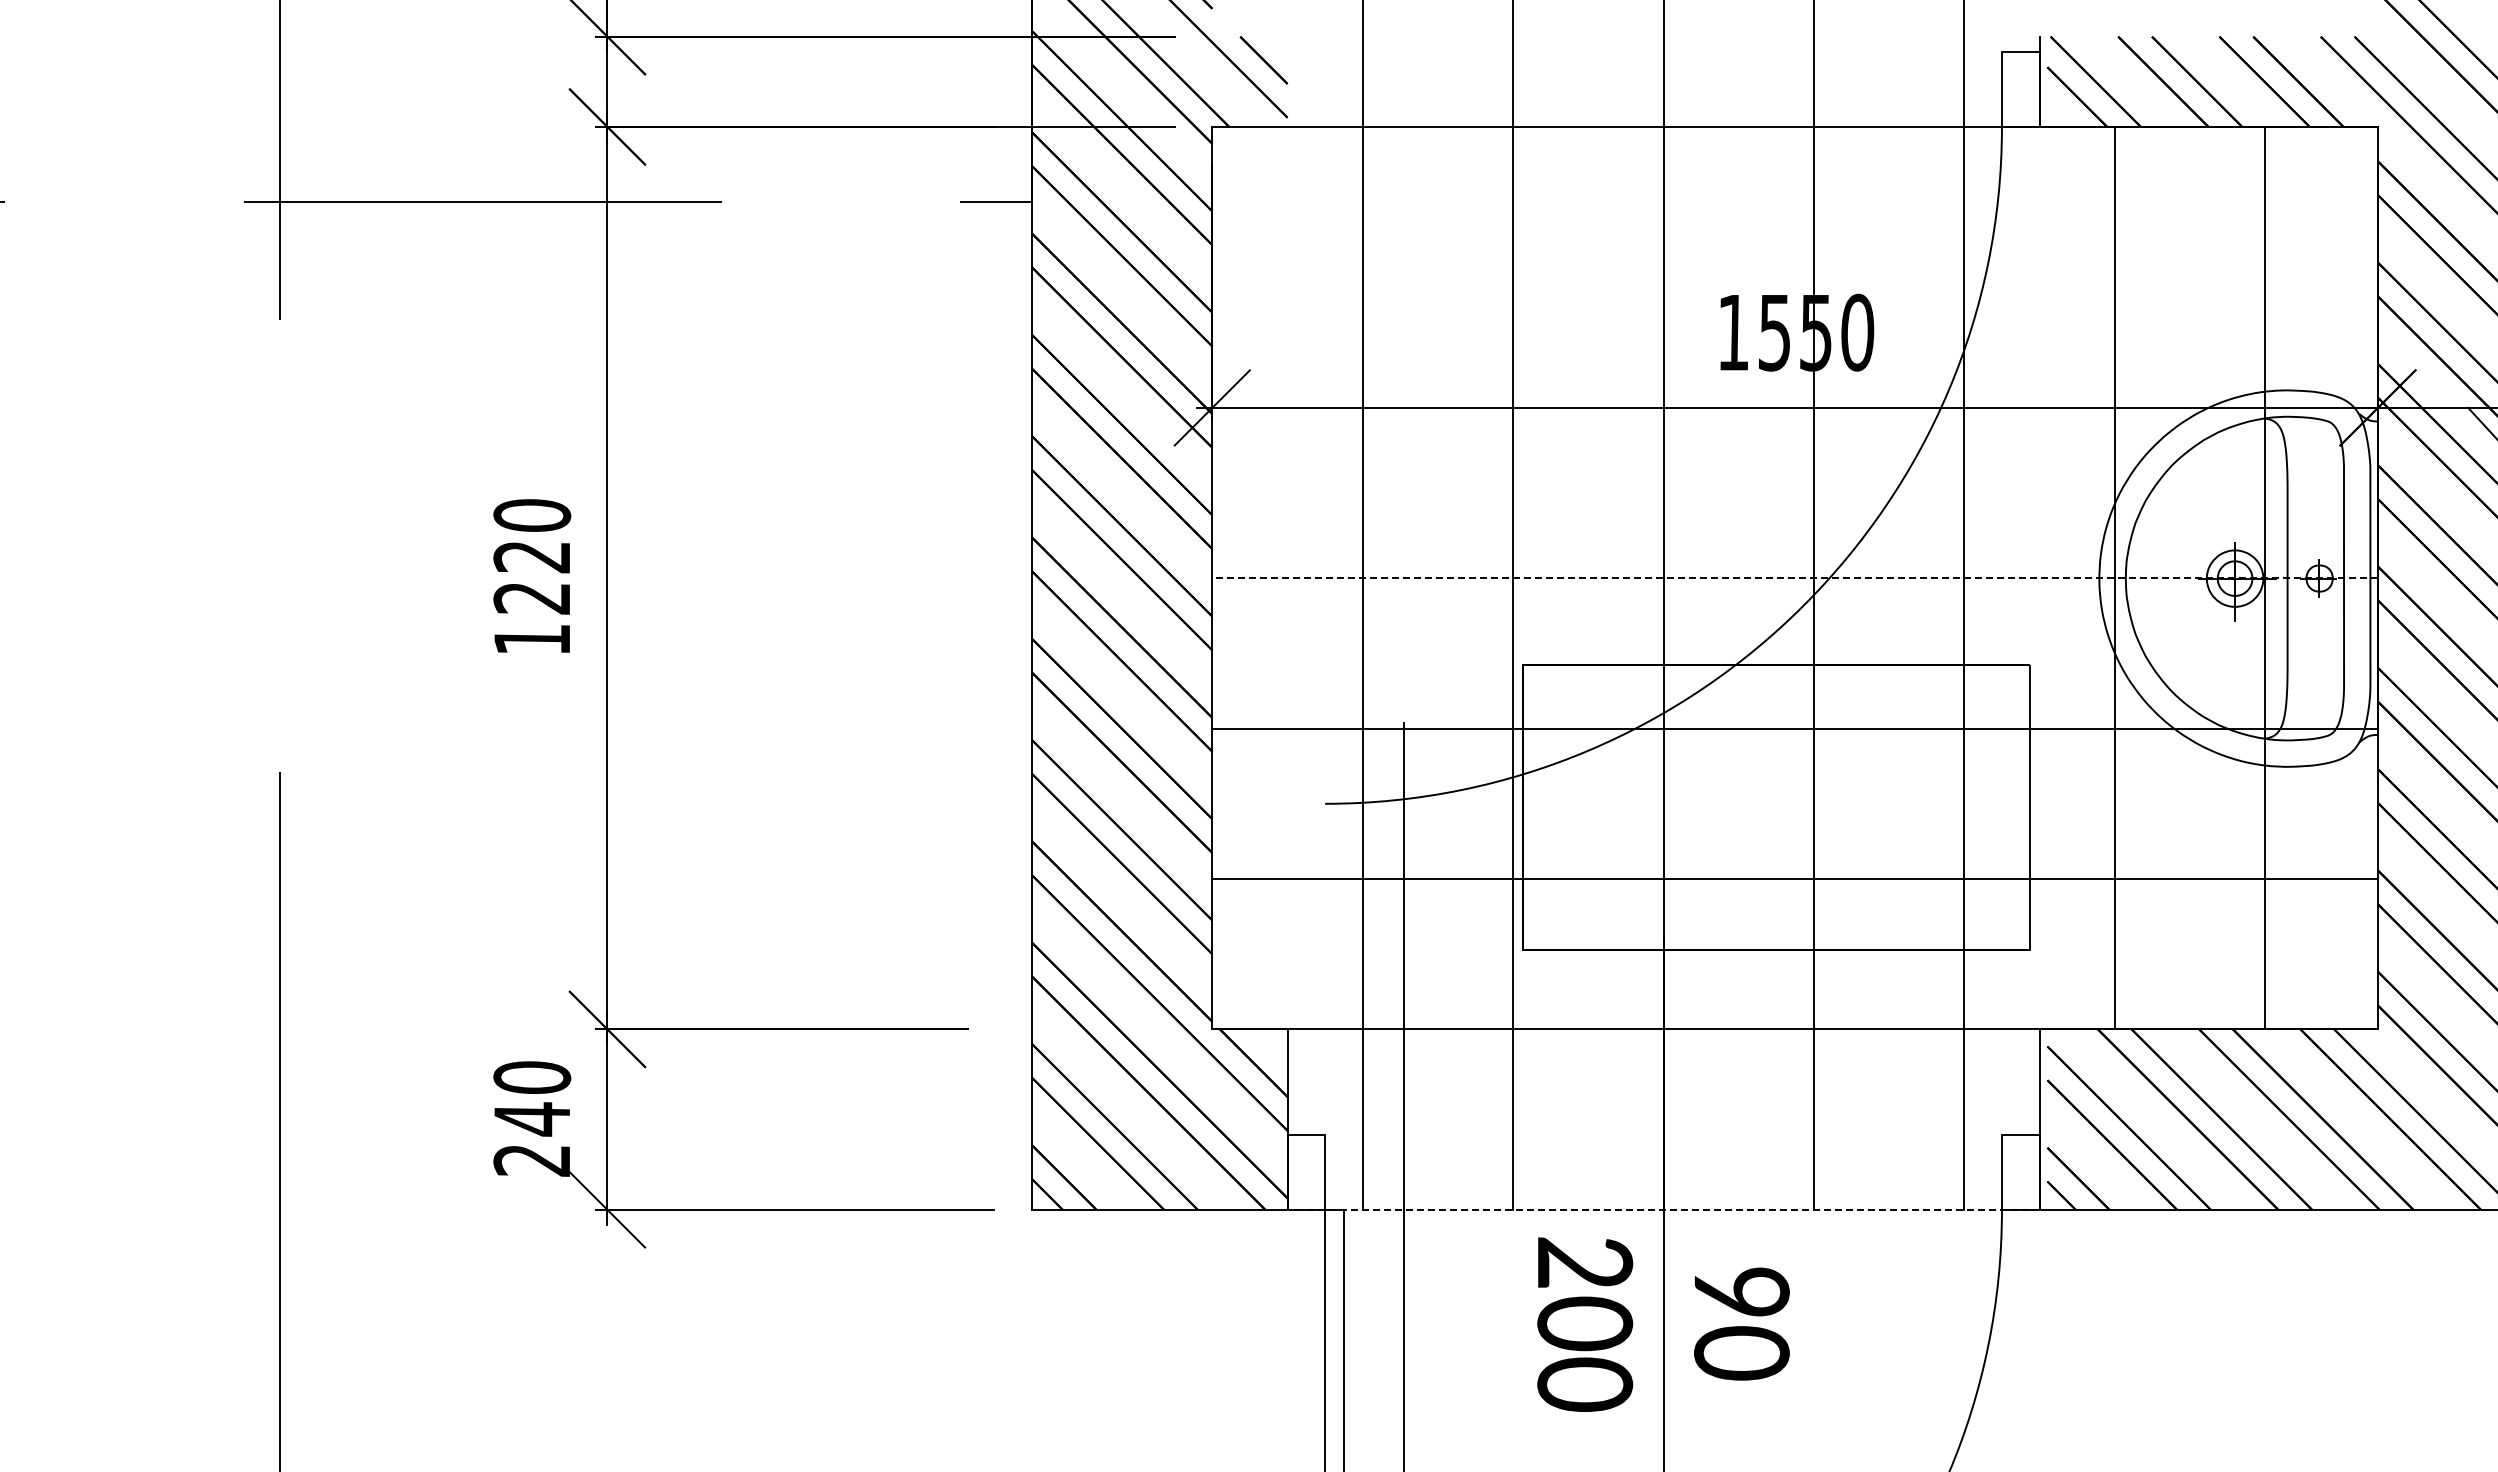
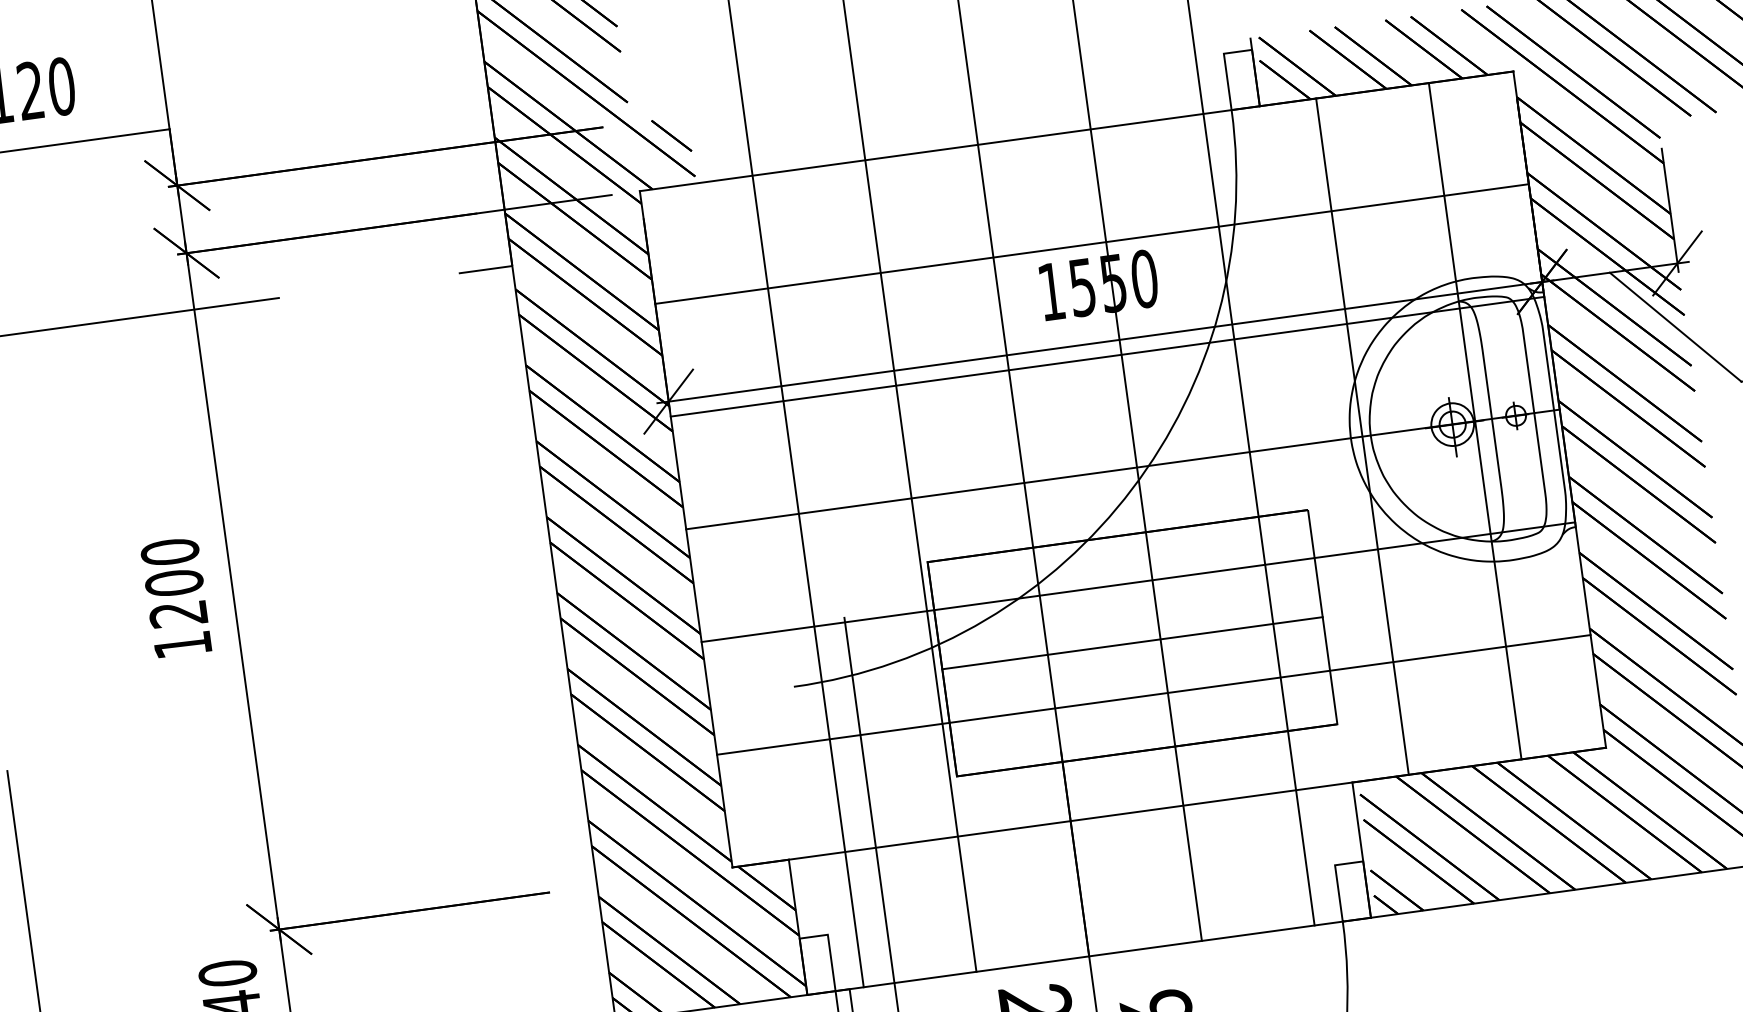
line: (1794, 277) -> (1091, 244), added
line: (1794, 427) -> (1106, 356), added
text: (532, 556) -> (174, 582), 1220 -> 1200
line: (1795, 578) -> (1123, 469), dashed -> solid
line: (1776, 807) -> (1132, 643), added
line: (1663, 1209) -> (1089, 956), dashed -> solid

